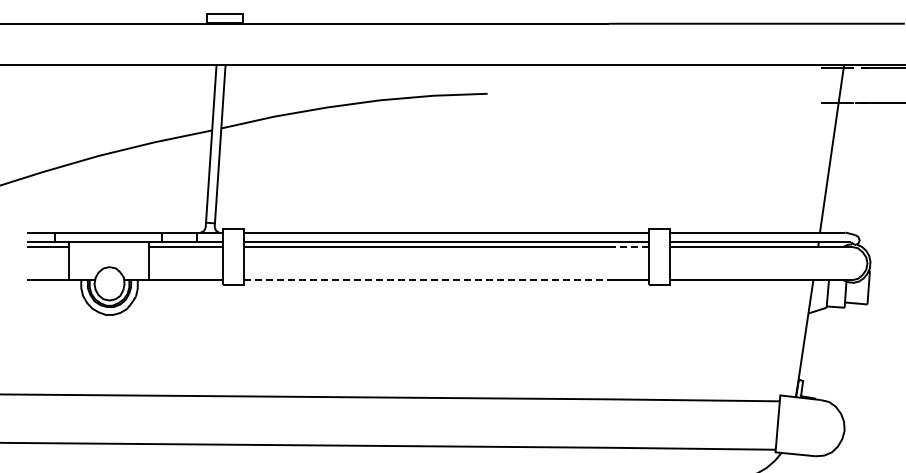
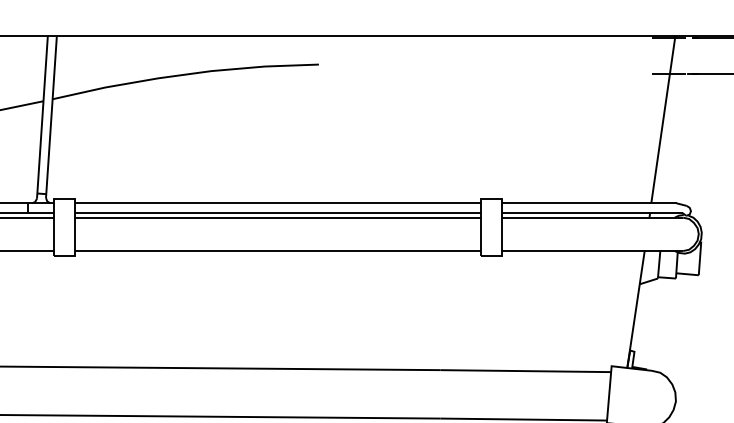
line: (628, 246) -> (459, 217), dashed -> solid
line: (427, 280) -> (258, 251), dashed -> solid

